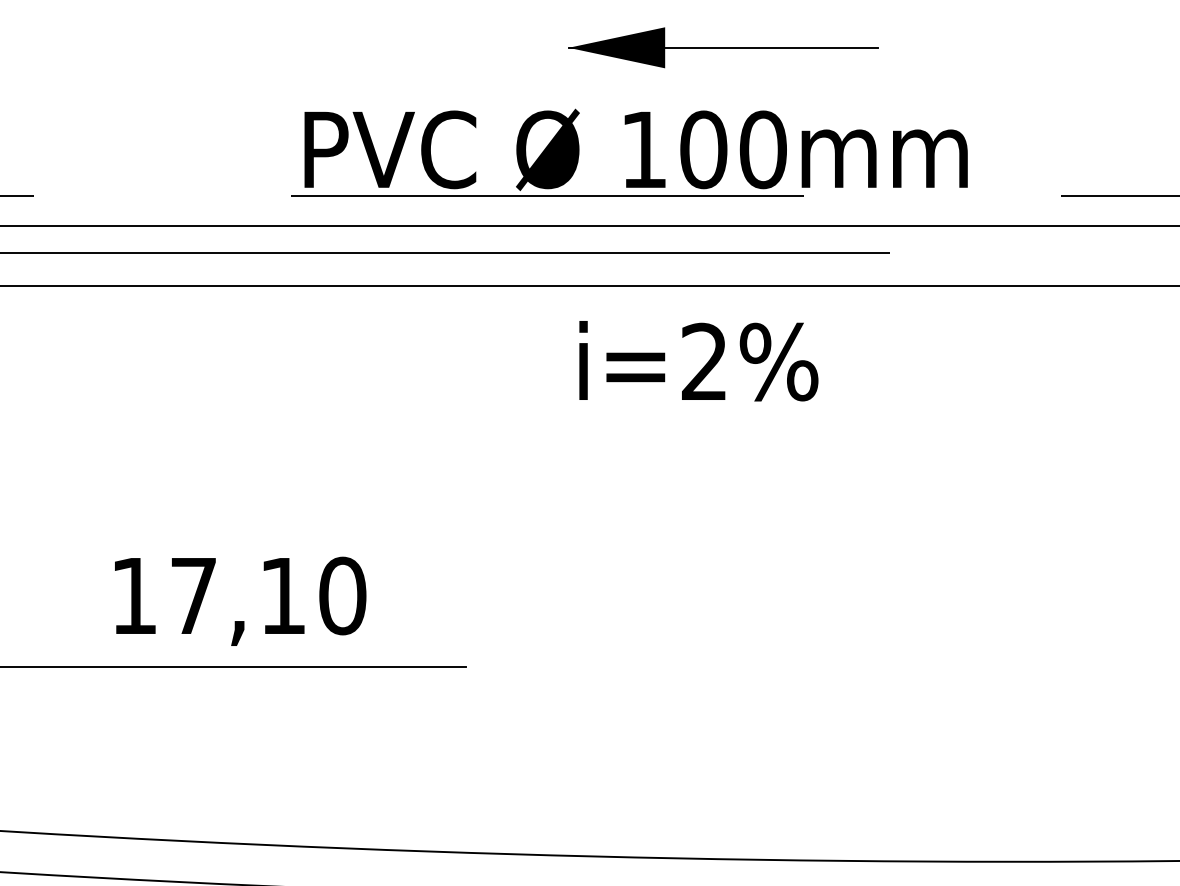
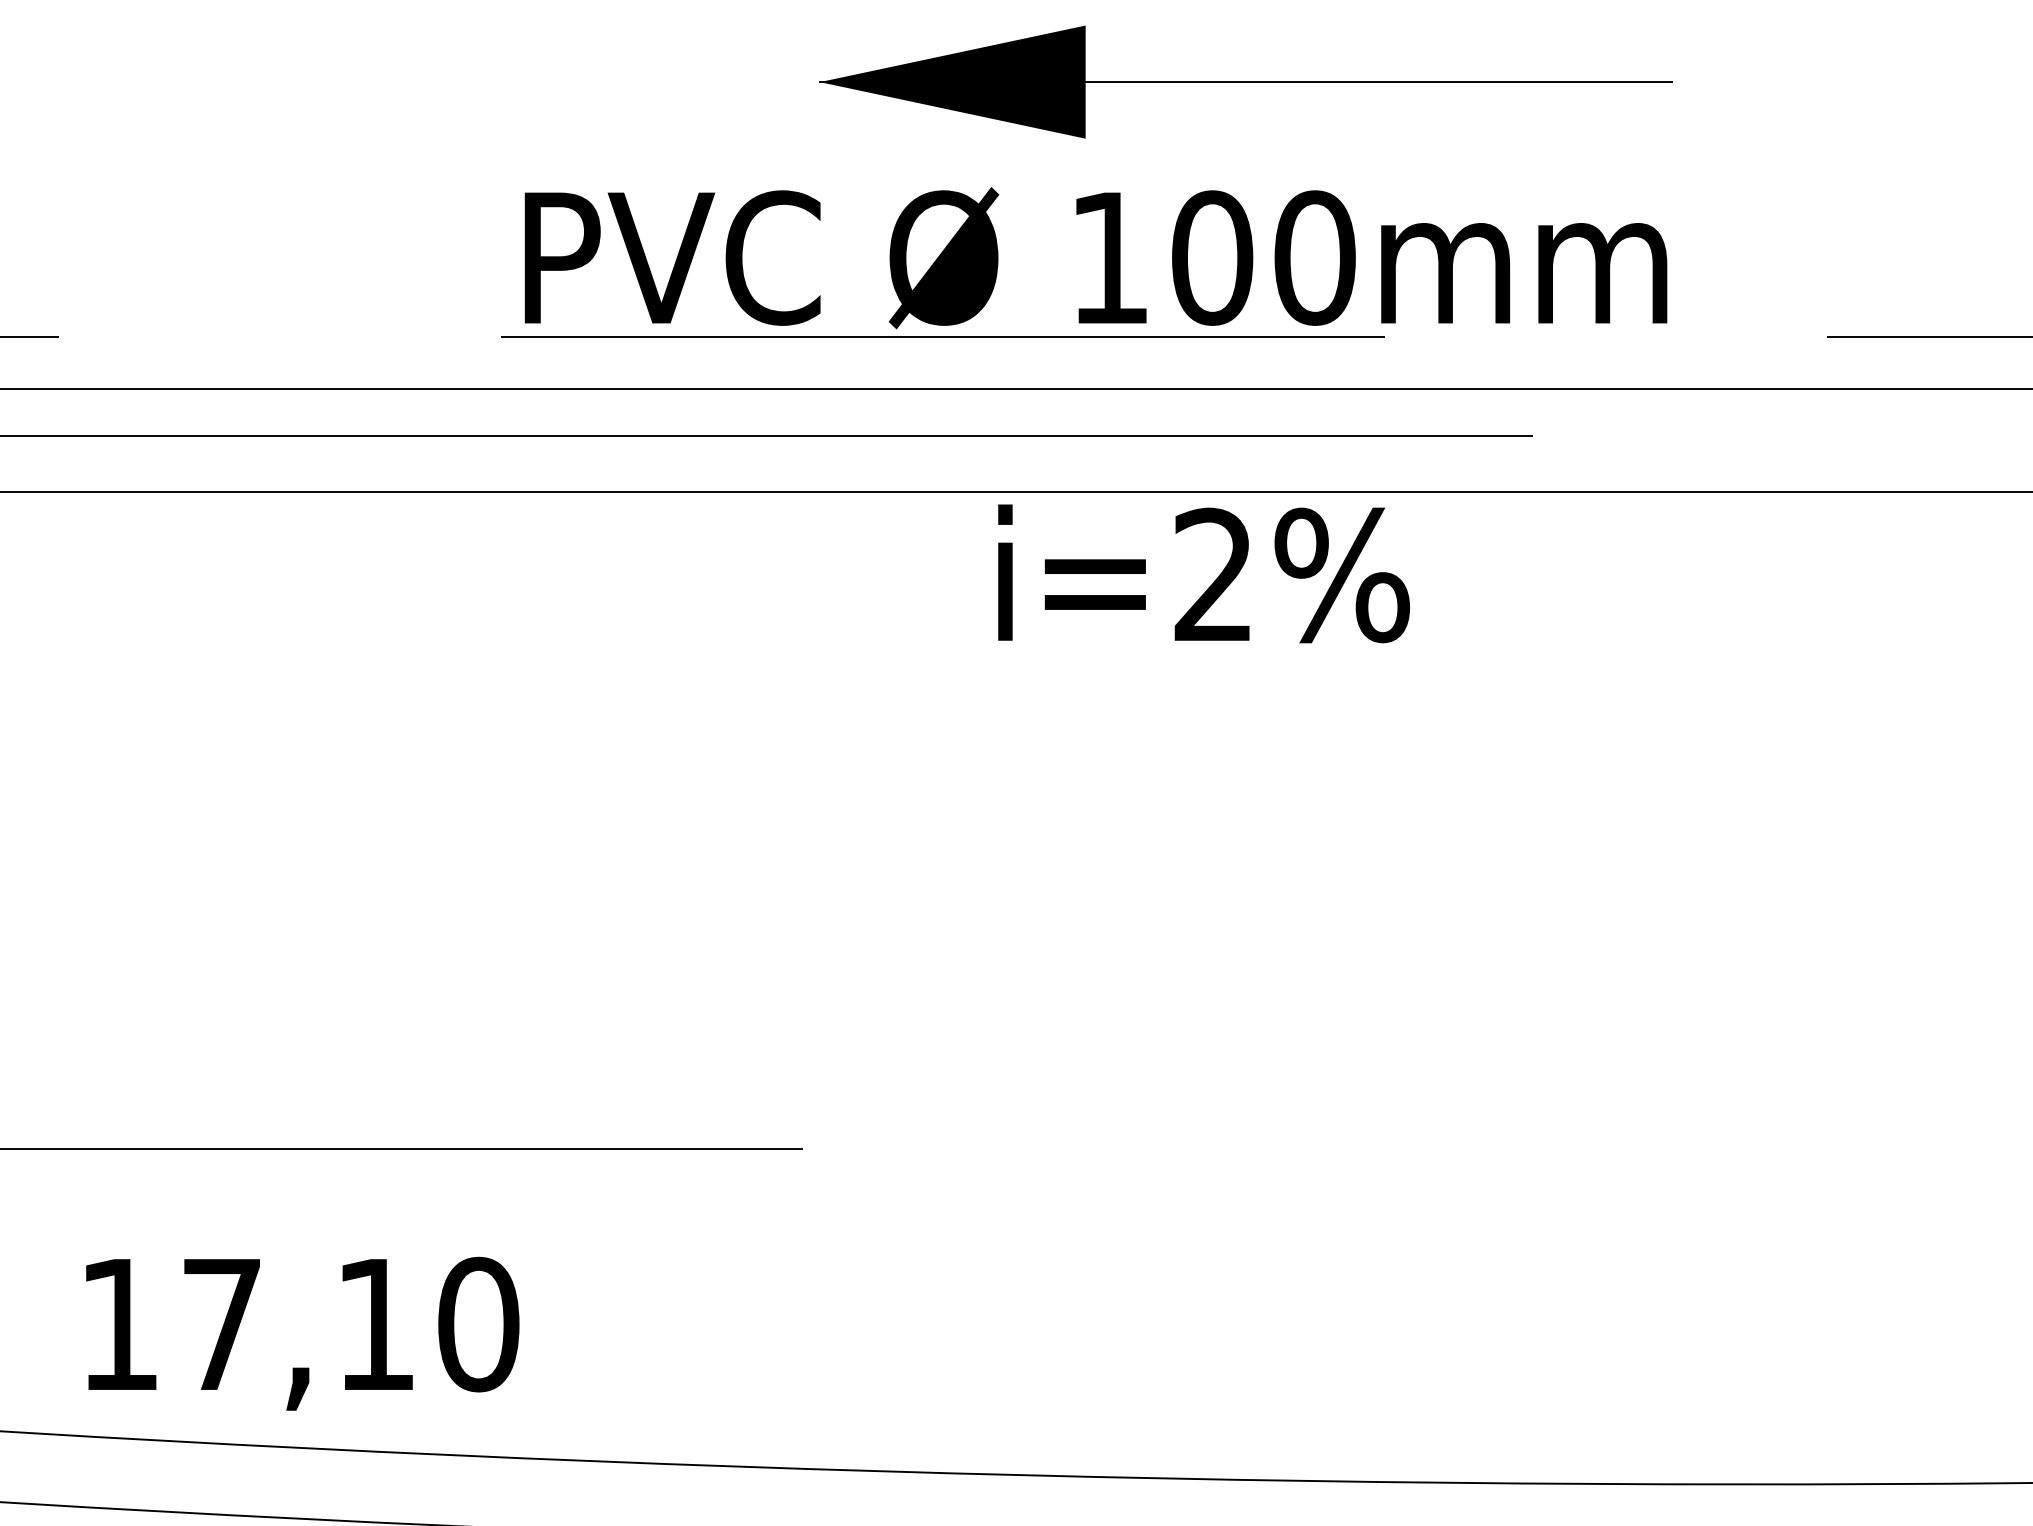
part: (723, 47) -> (1246, 81), size x1.6
text: (698, 361) -> (1203, 574), moved
text: (240, 600) -> (302, 1332), moved

